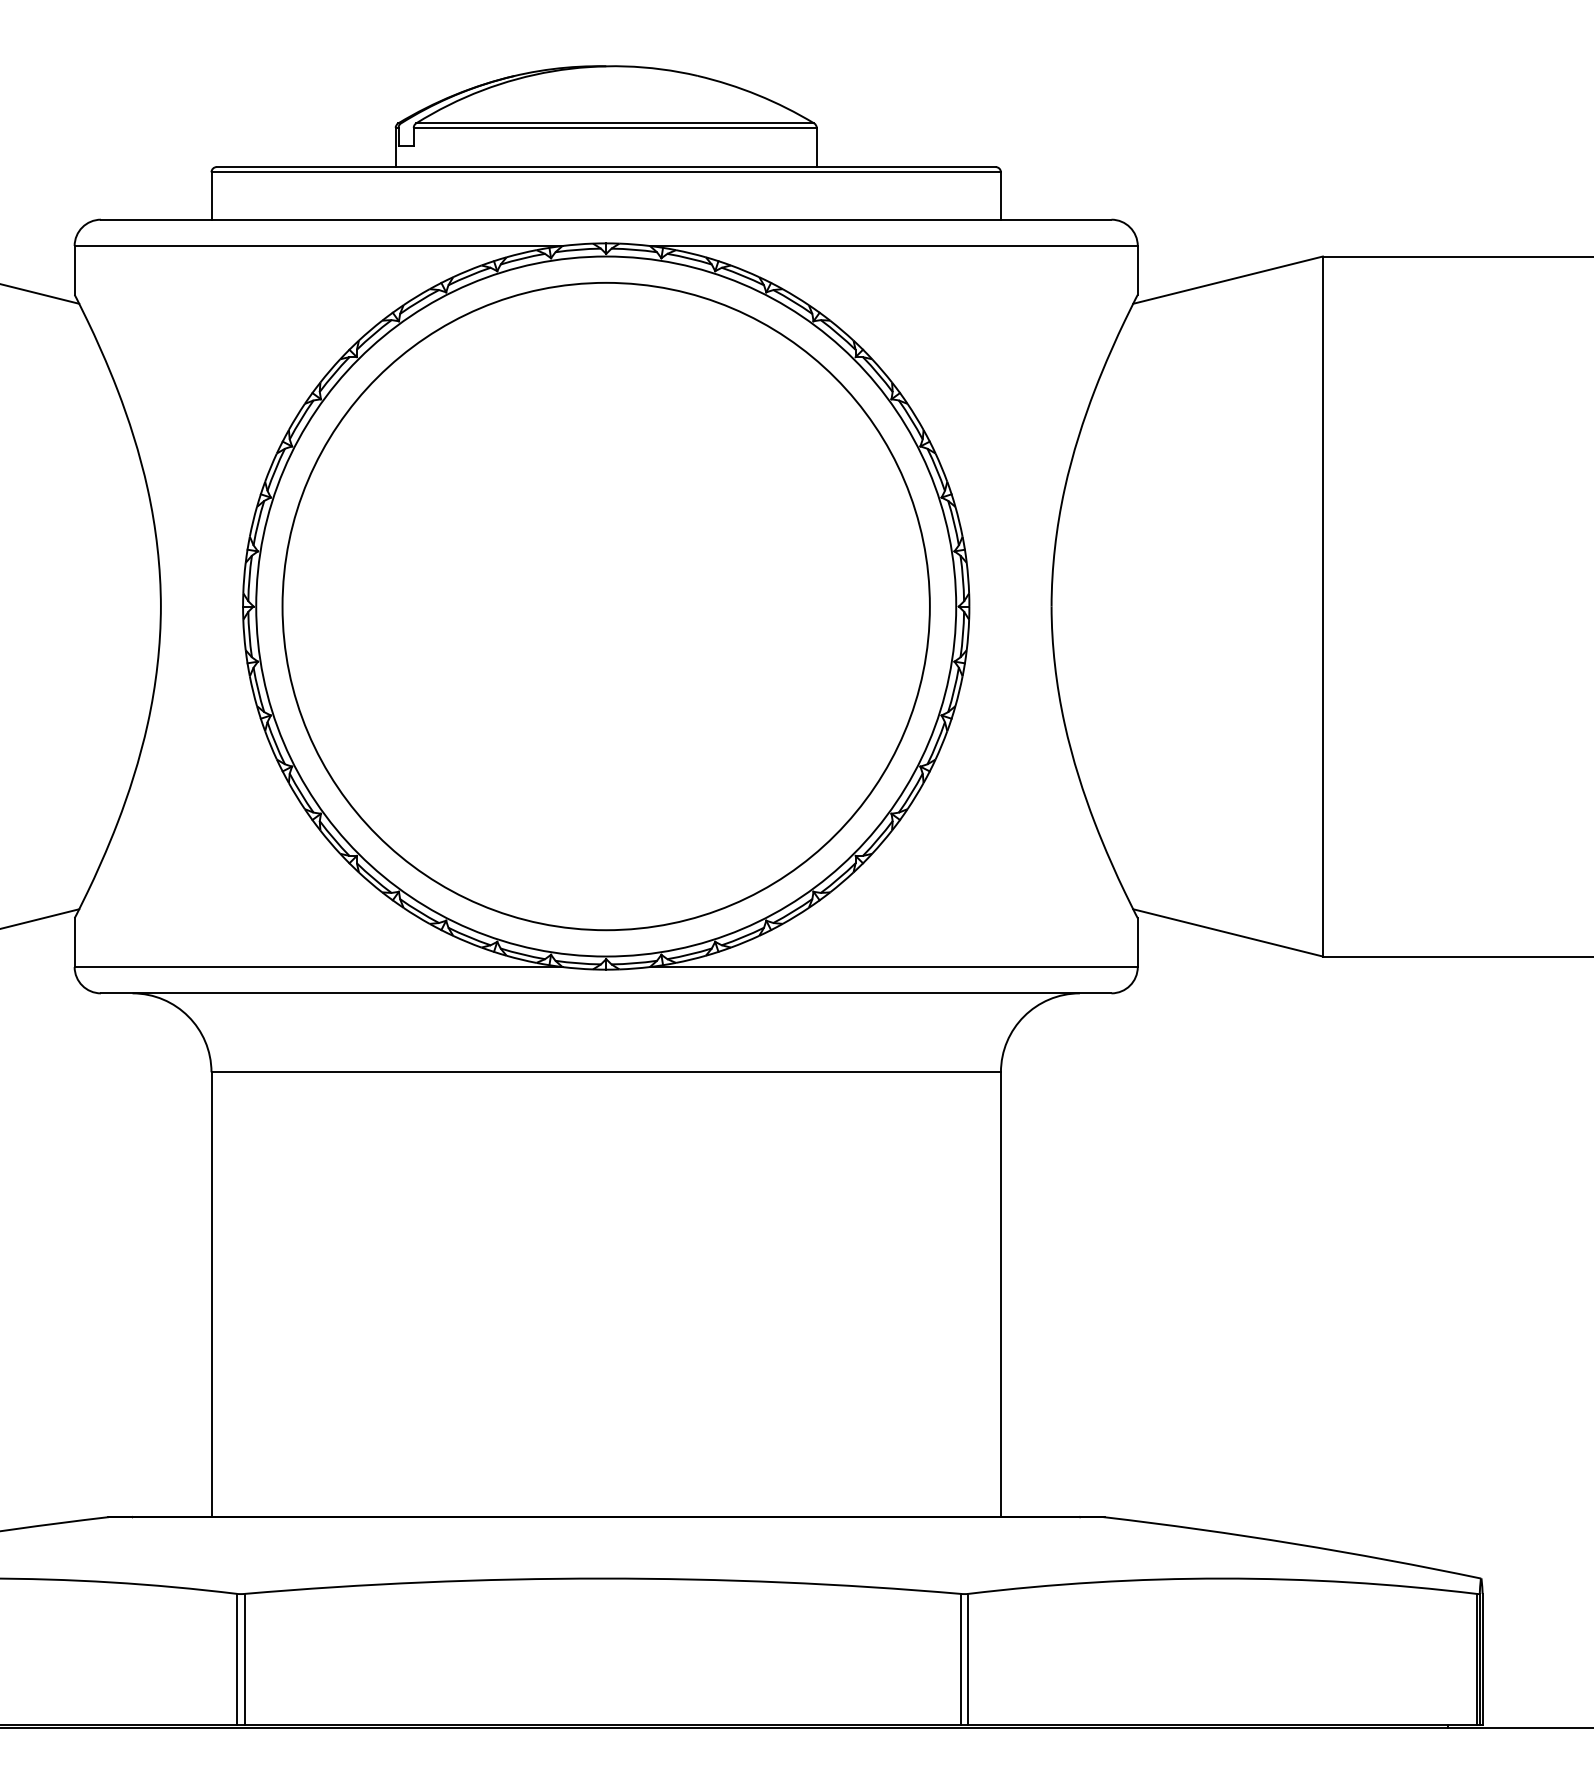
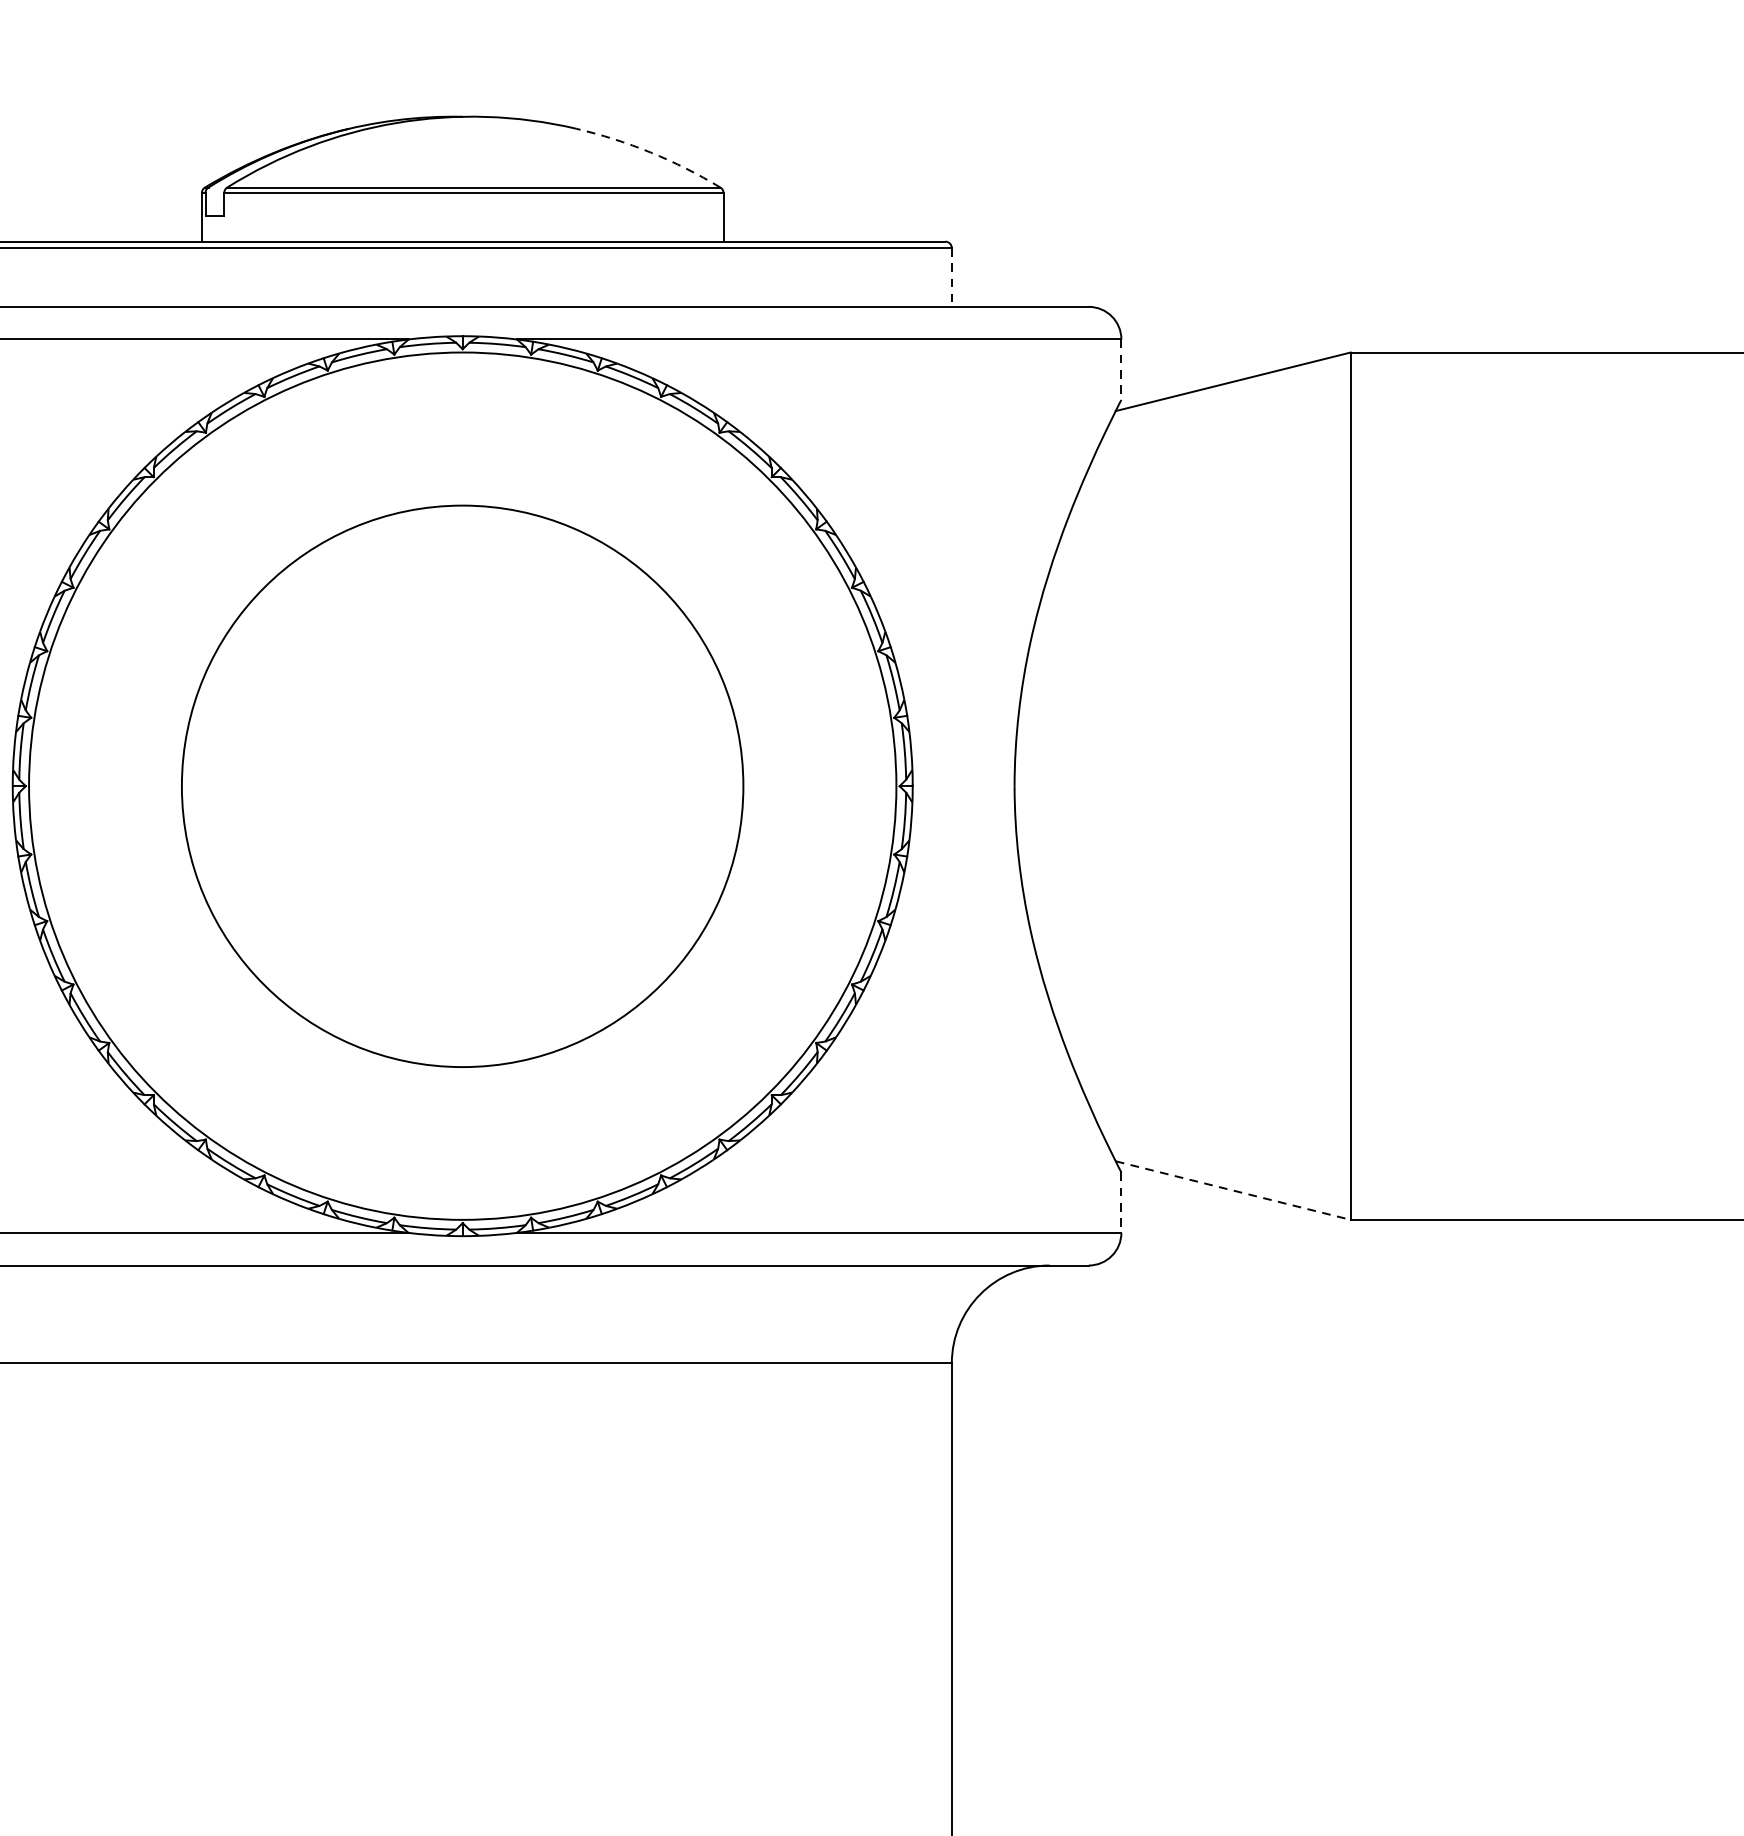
arc: (757, 95) -> (650, 152), solid -> dashed
line: (1000, 196) -> (951, 278), solid -> dashed
line: (1137, 270) -> (1121, 369), solid -> dashed
circle: (605, 606) -> (461, 786), size x0.7
line: (1228, 932) -> (1233, 1190), solid -> dashed
line: (1137, 943) -> (1121, 1203), solid -> dashed

